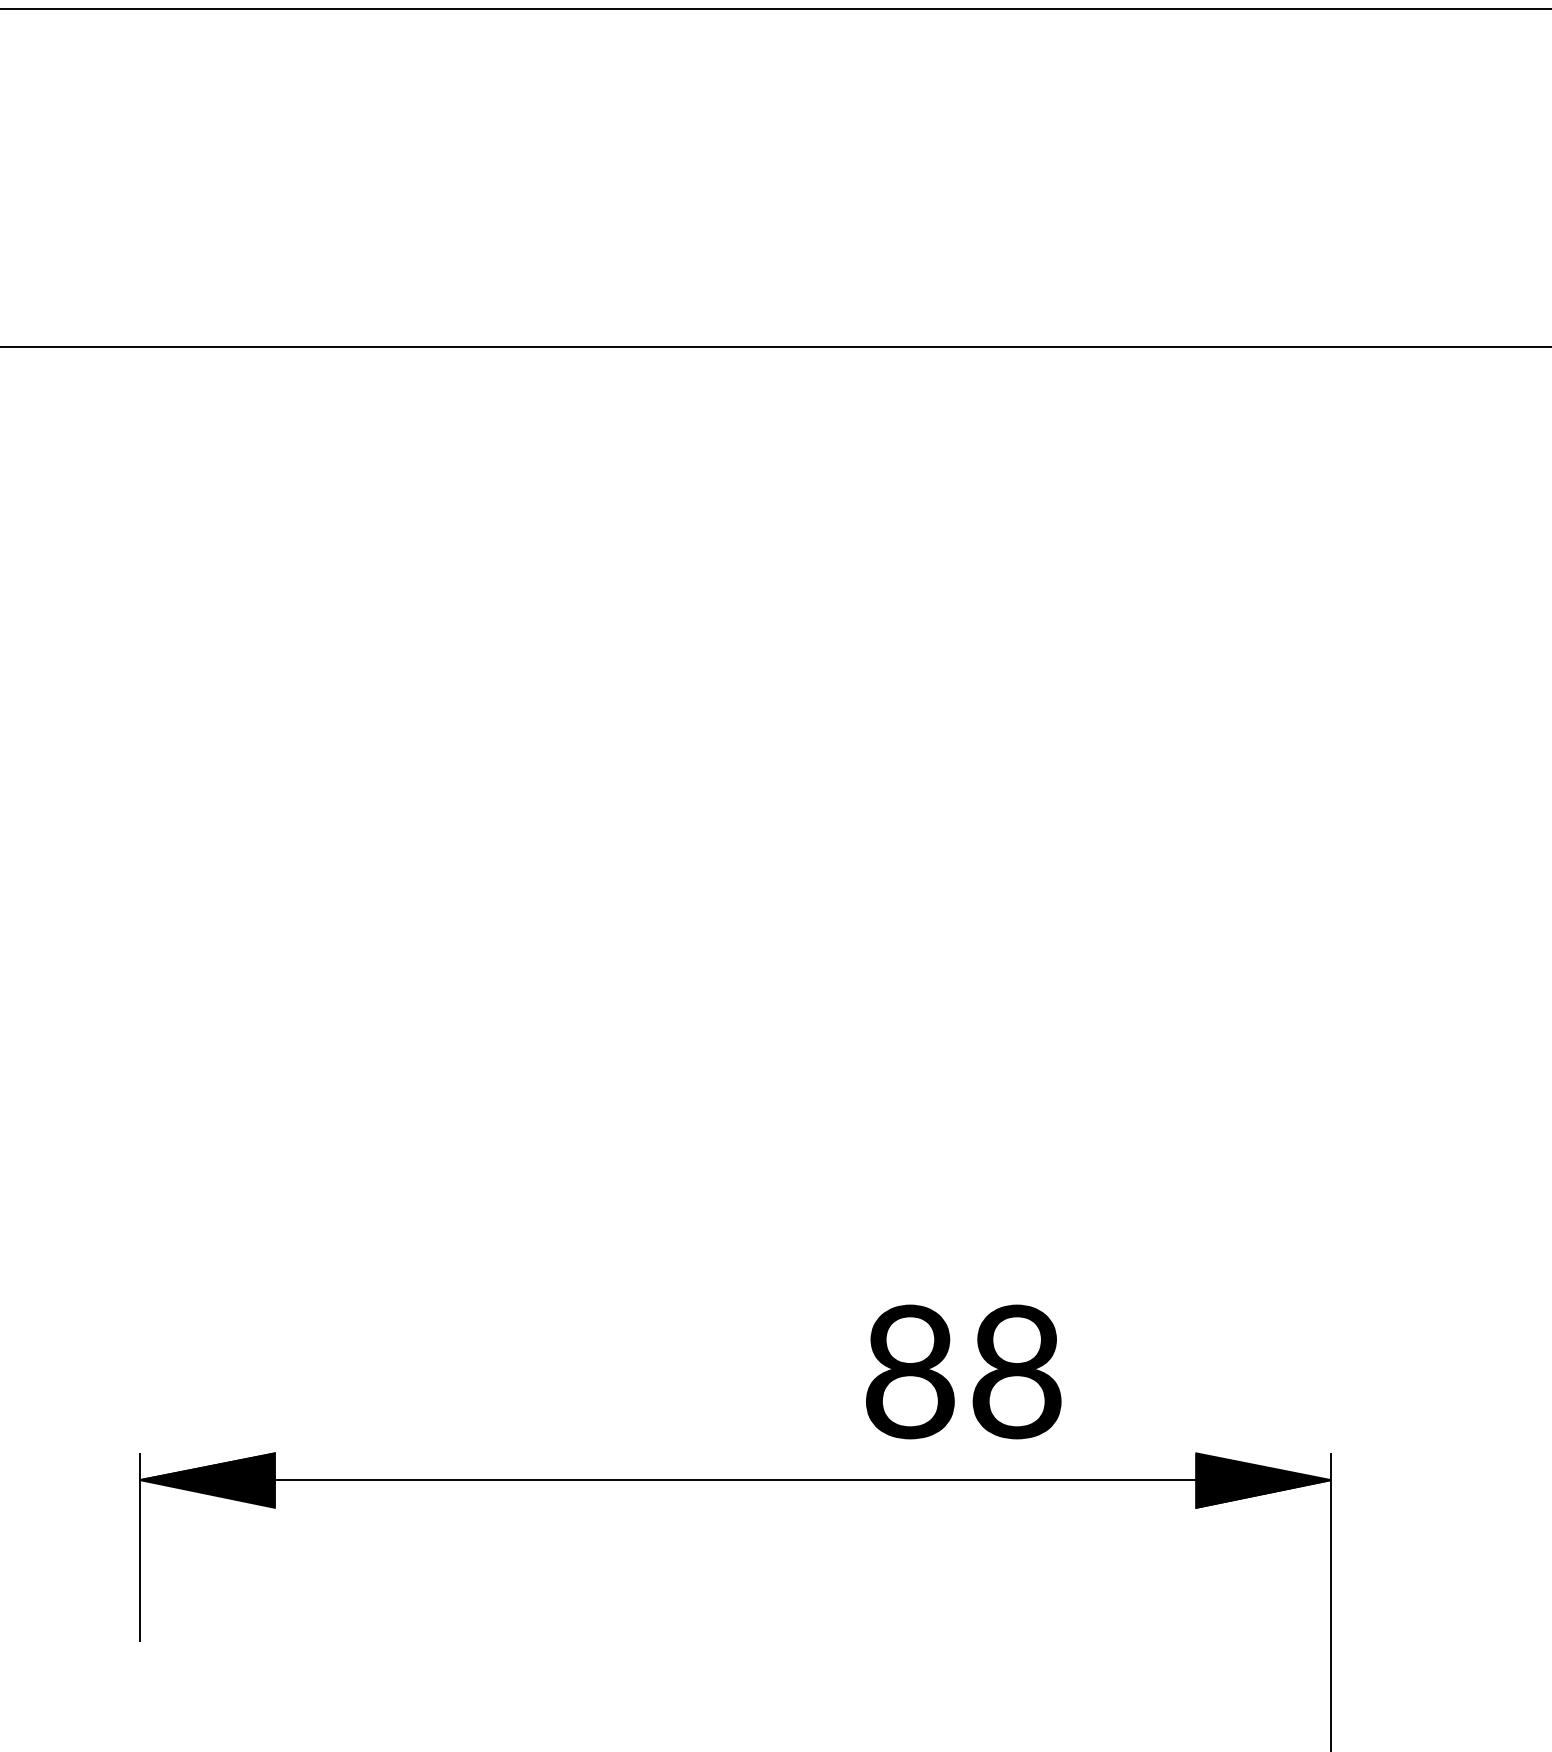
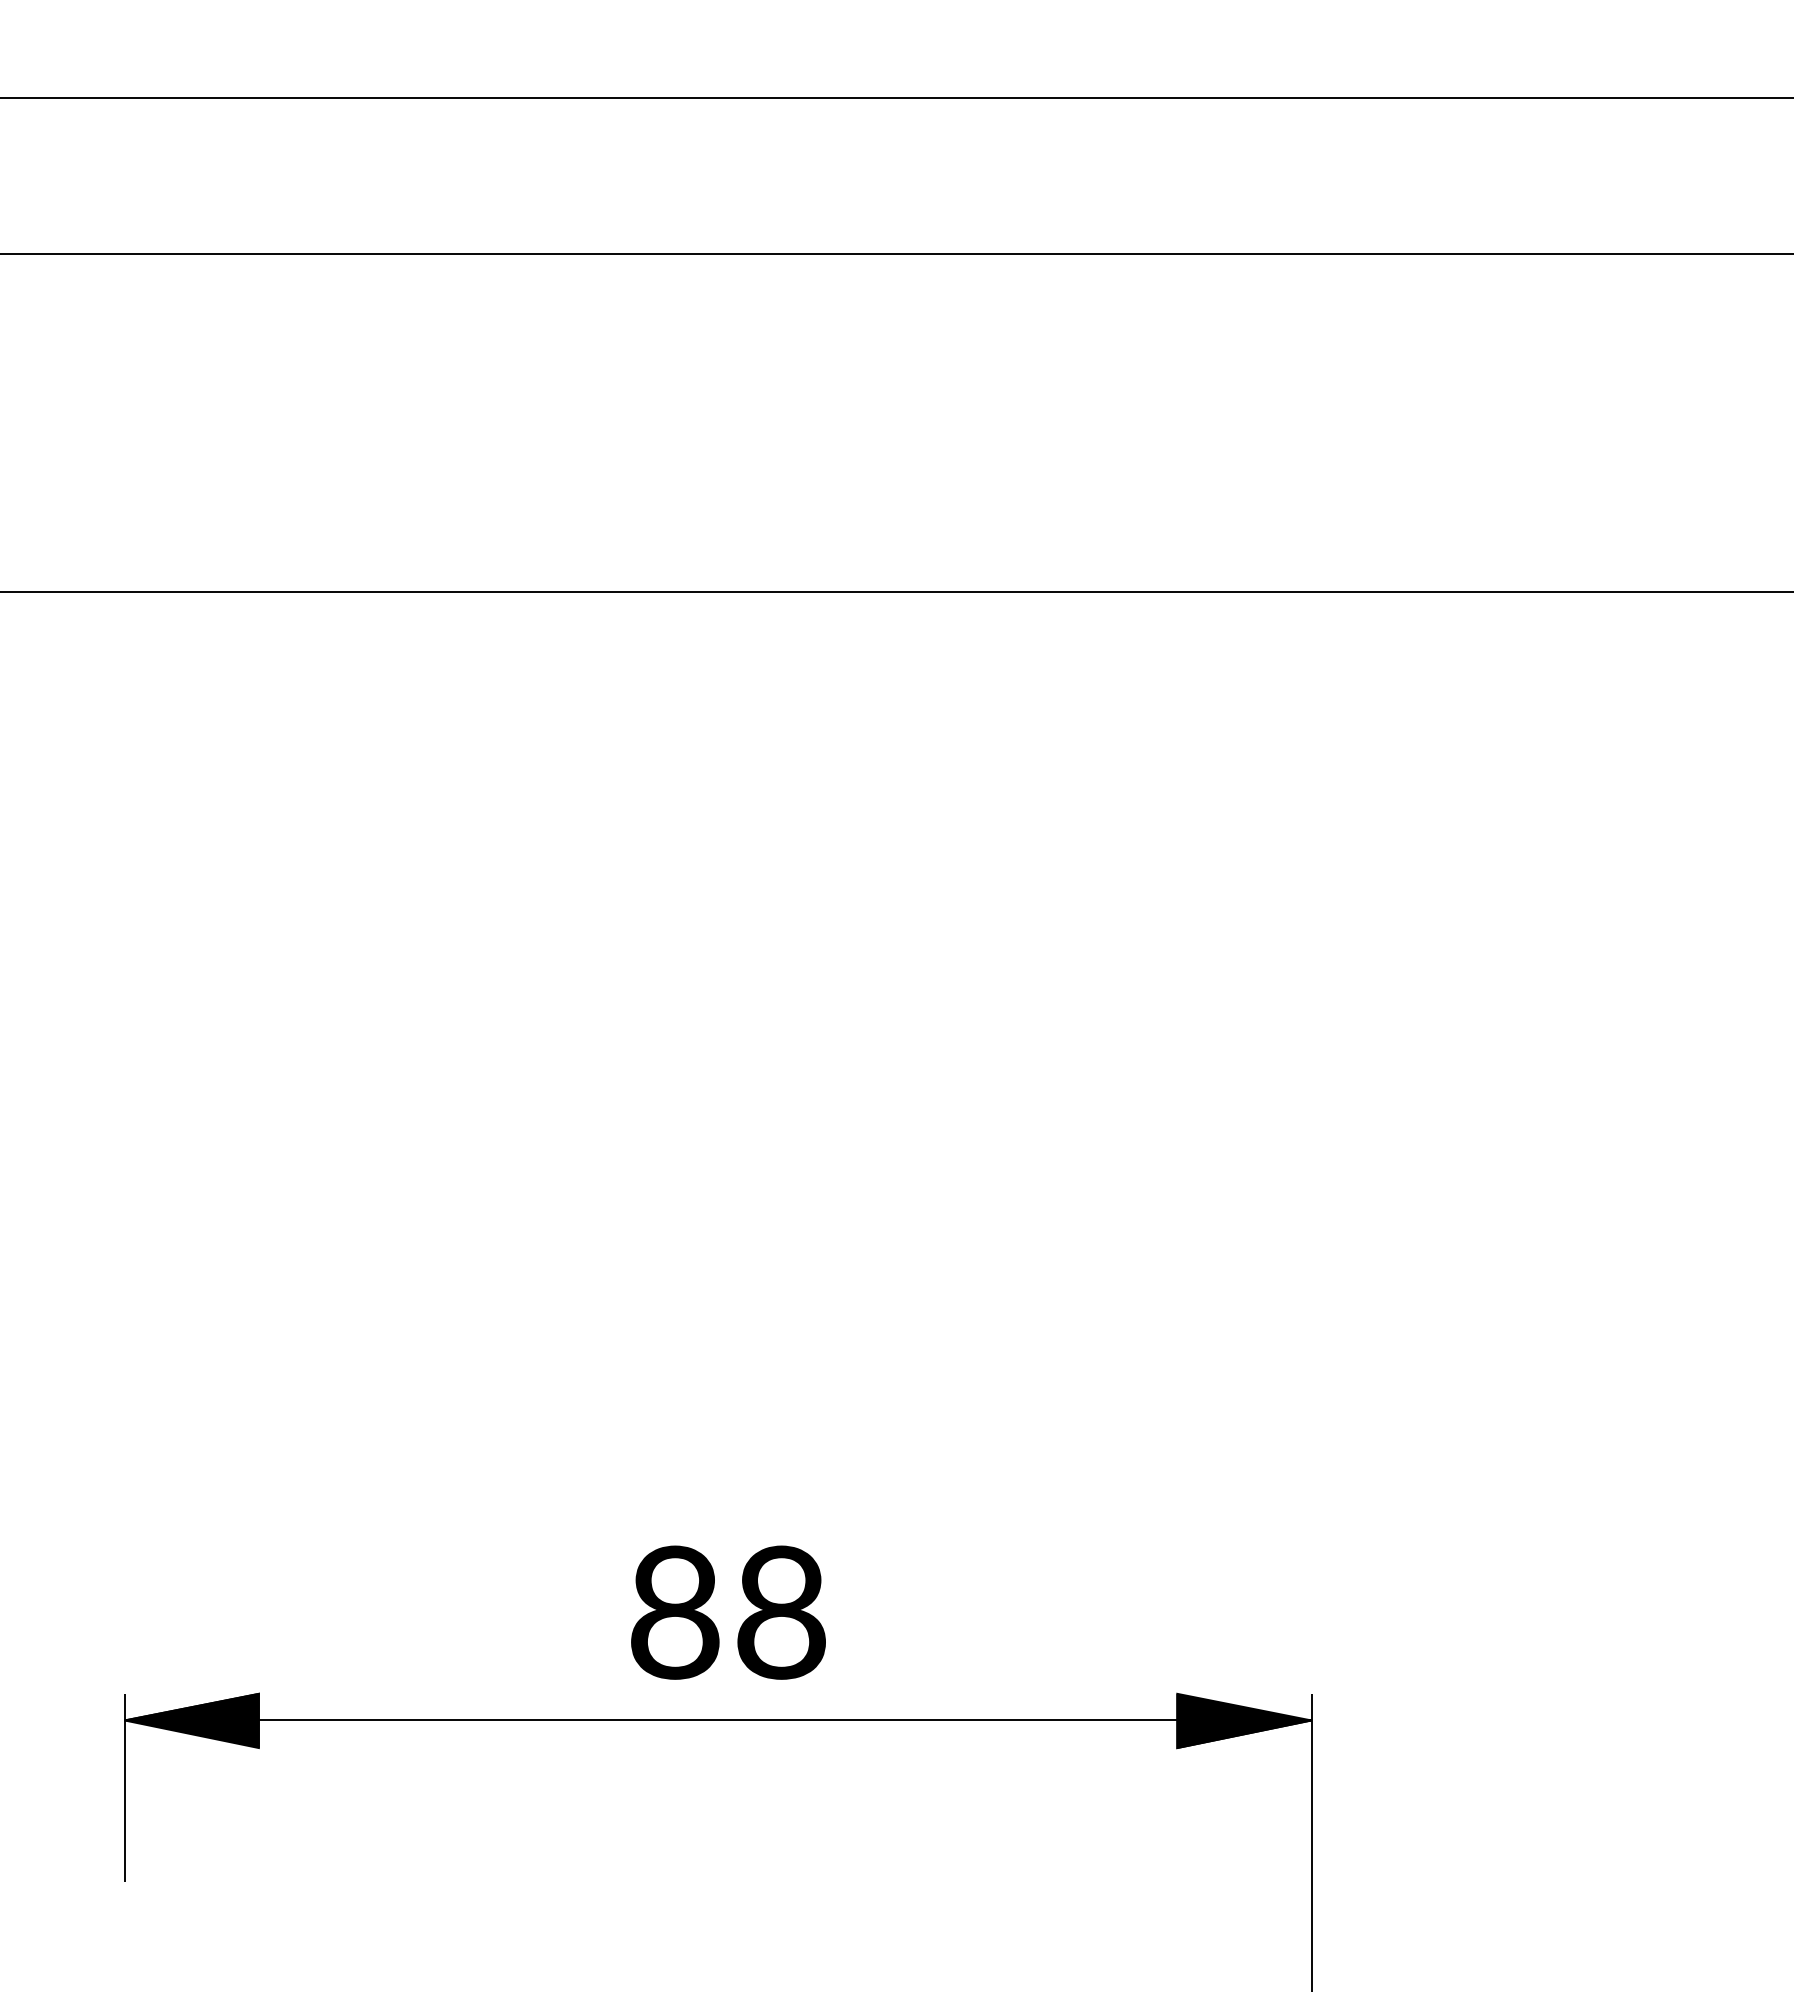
text: (963, 1371) -> (728, 1612), moved

